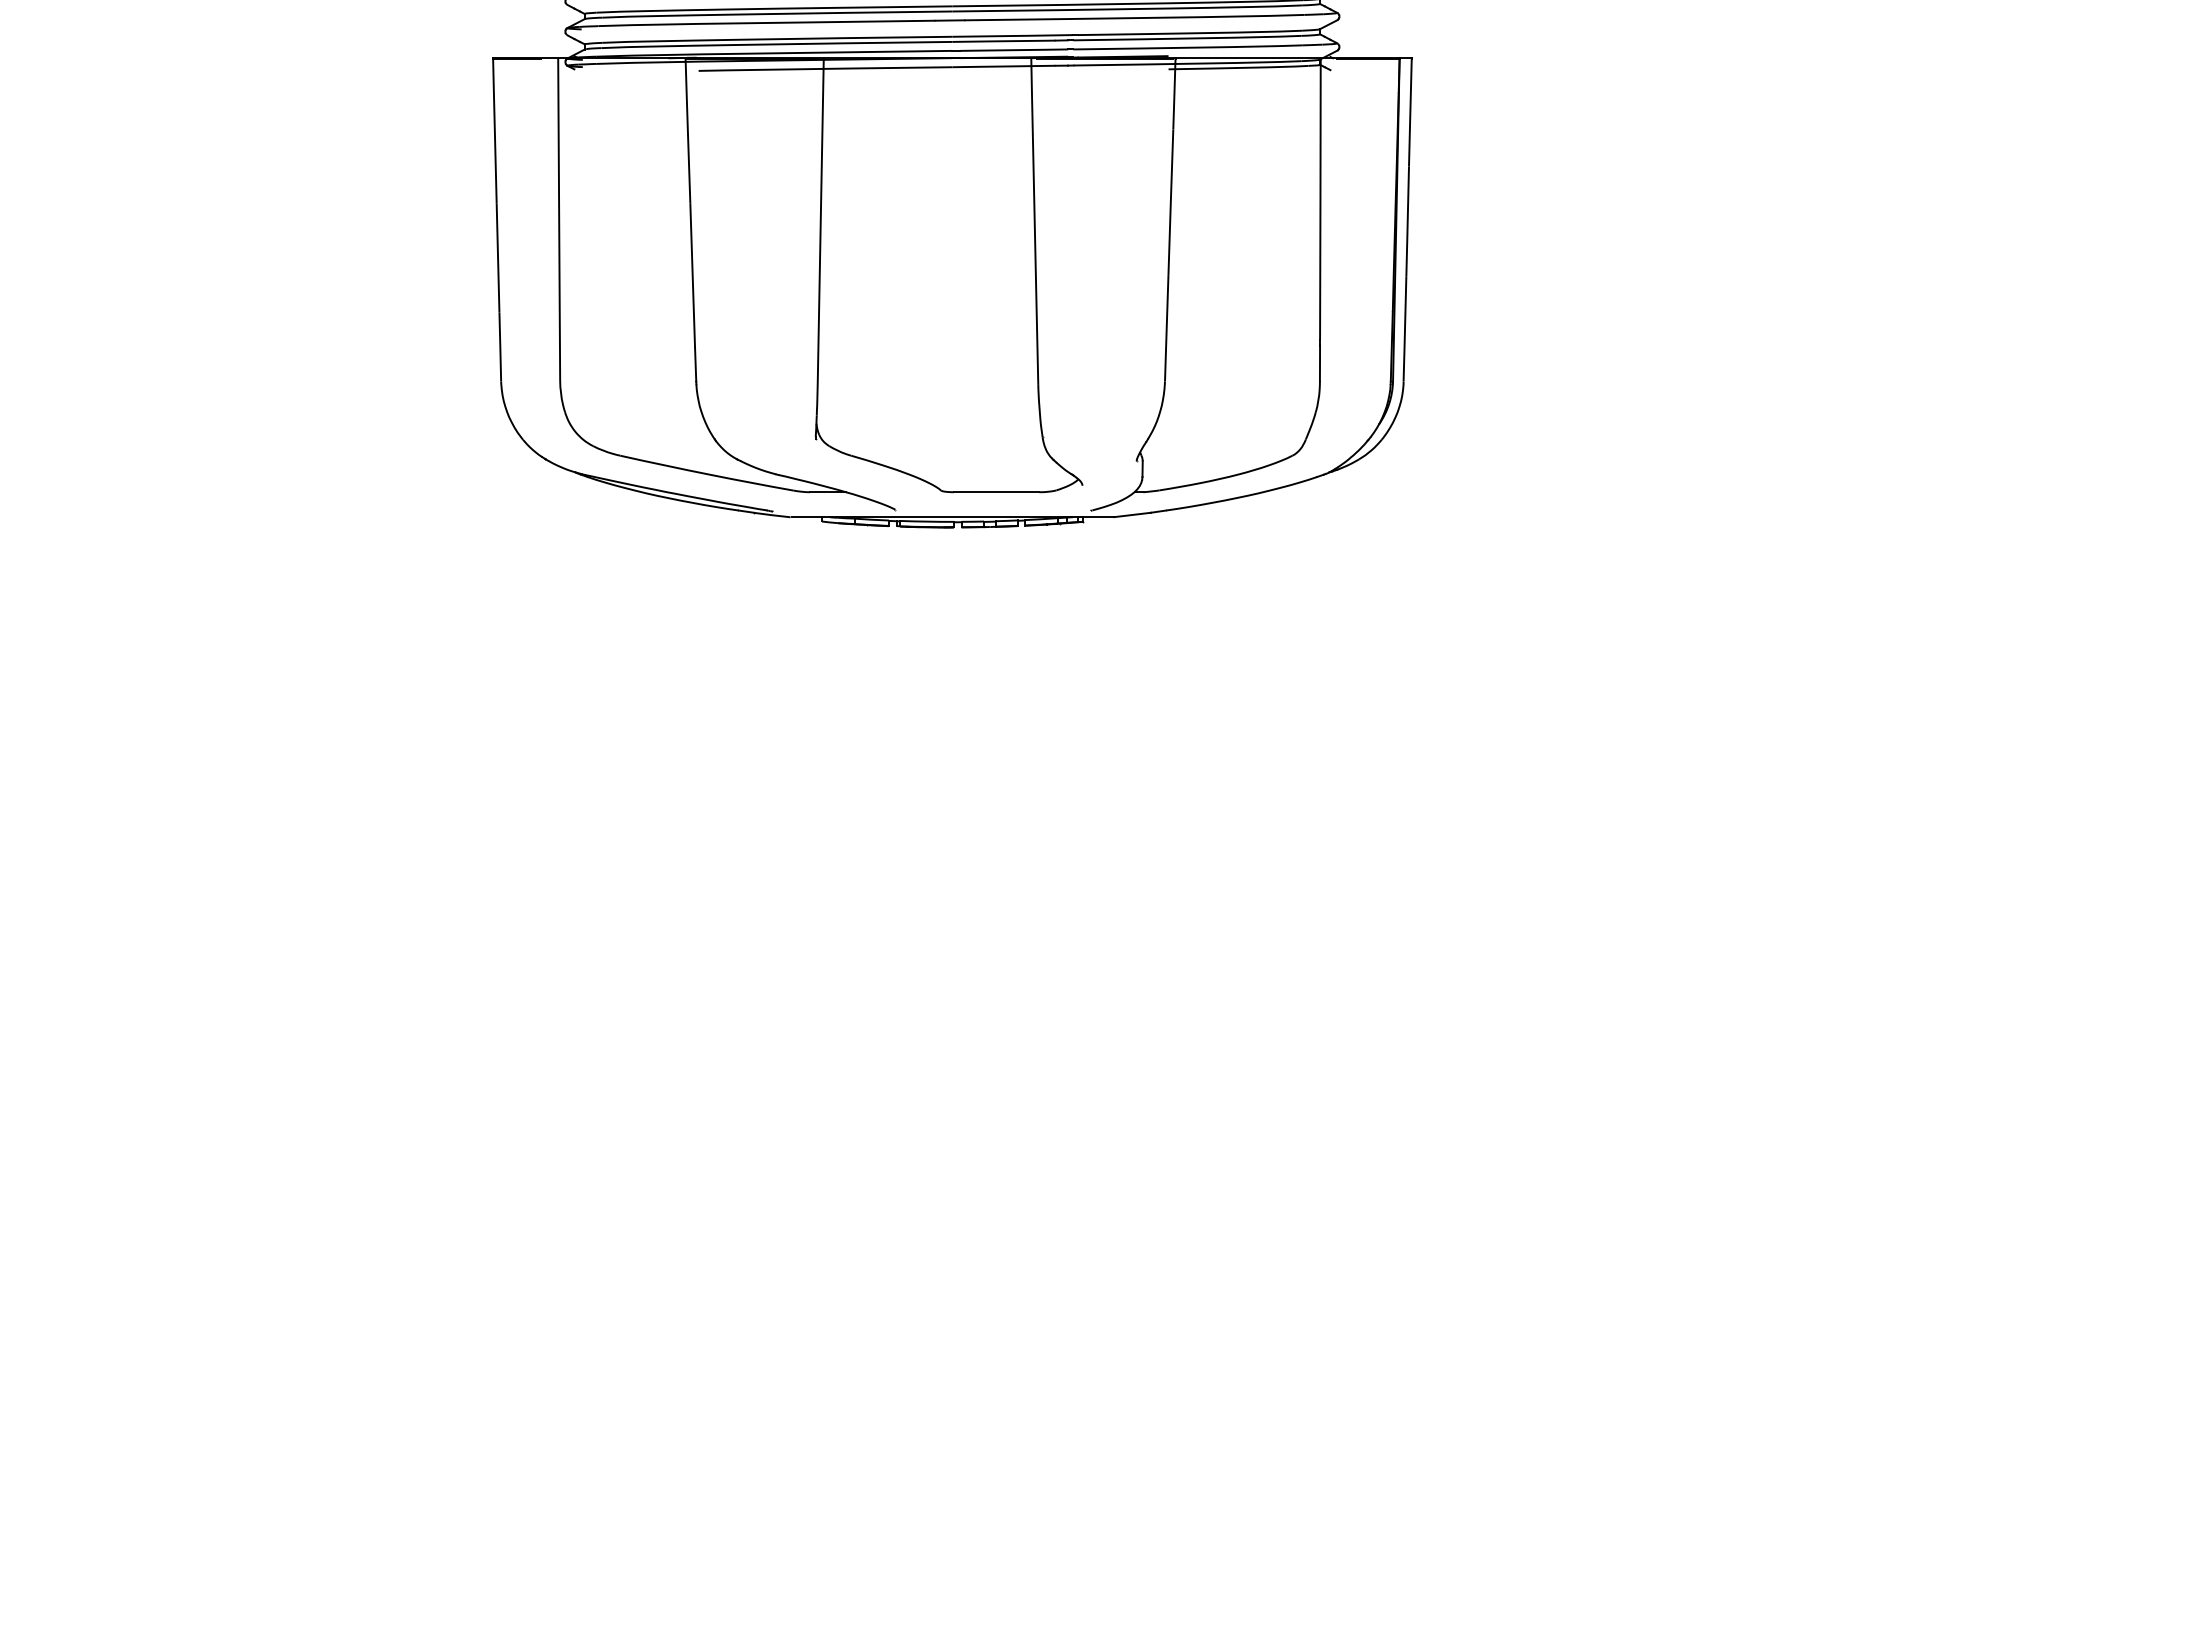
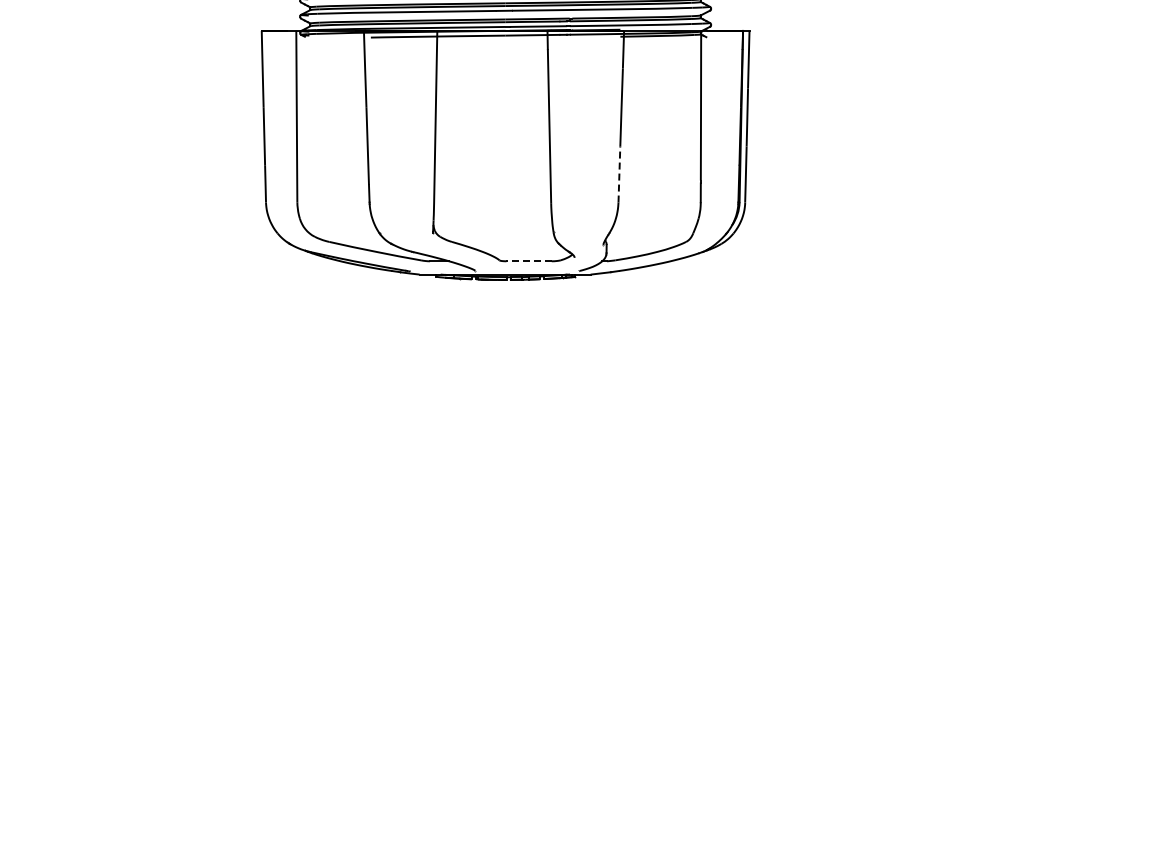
line: (1166, 330) -> (619, 175), solid -> dashed
line: (997, 492) -> (529, 261), solid -> dashed

